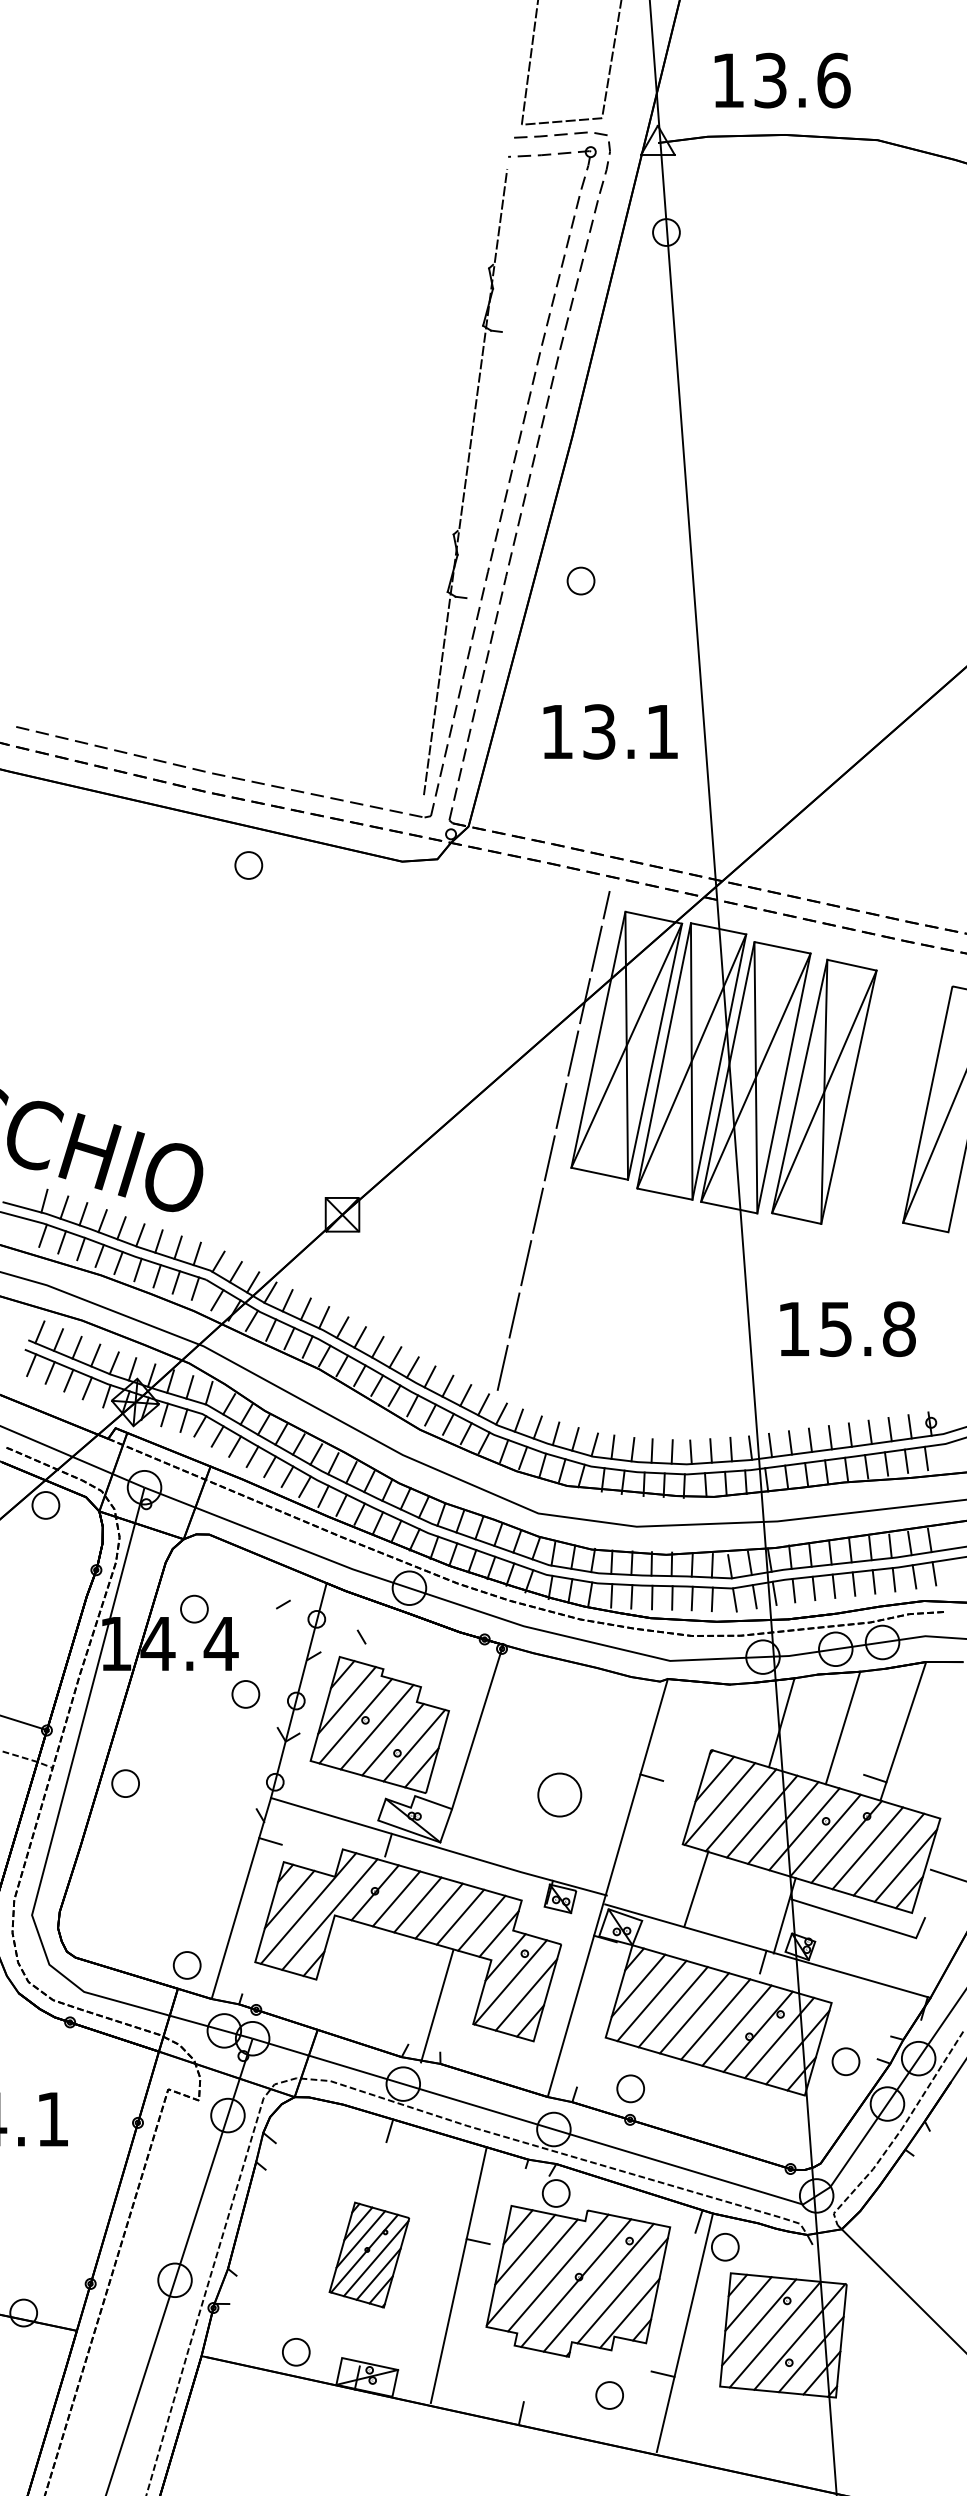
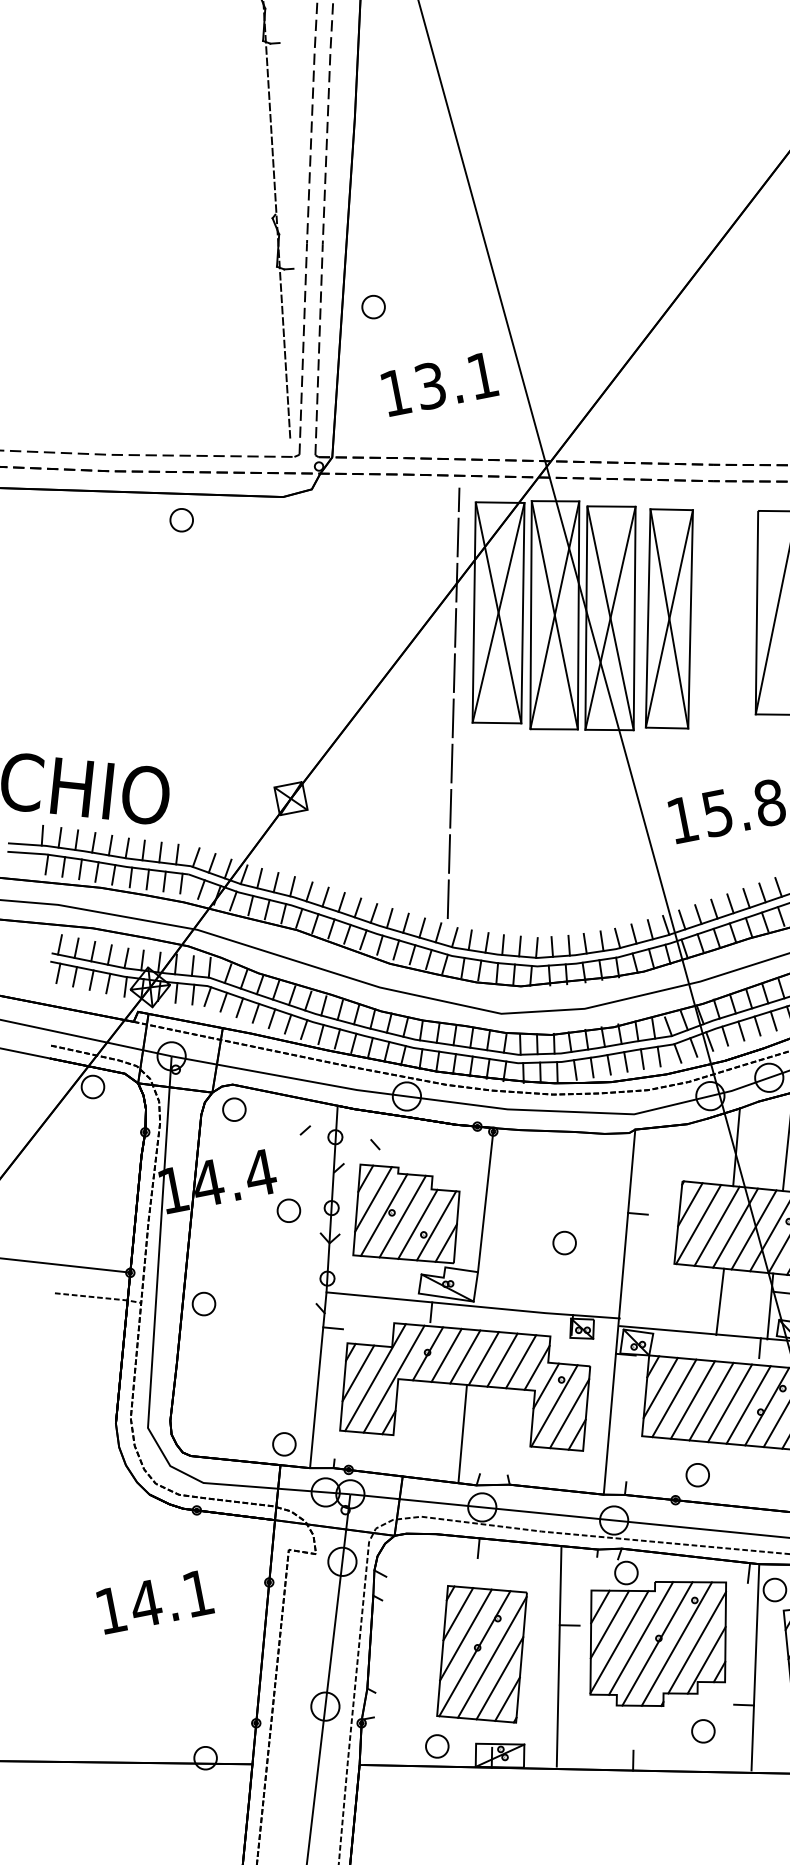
part: (580, 580) -> (373, 306), moved
text: (610, 731) -> (439, 383), moved
part: (248, 865) -> (181, 520), moved
part: (194, 1608) -> (234, 1109), moved
part: (559, 1794) -> (564, 1242), size x0.62
line: (696, 1888) -> (720, 1301), moved
line: (437, 2005) -> (462, 1433), moved
part: (630, 2088) -> (697, 1474), moved
part: (369, 2254) -> (481, 1653), size x1.67

